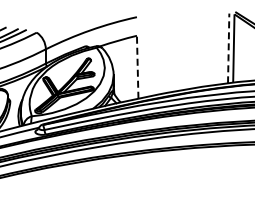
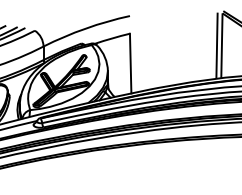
line: (228, 48) -> (216, 45), dashed -> solid
line: (137, 66) -> (130, 62), dashed -> solid

